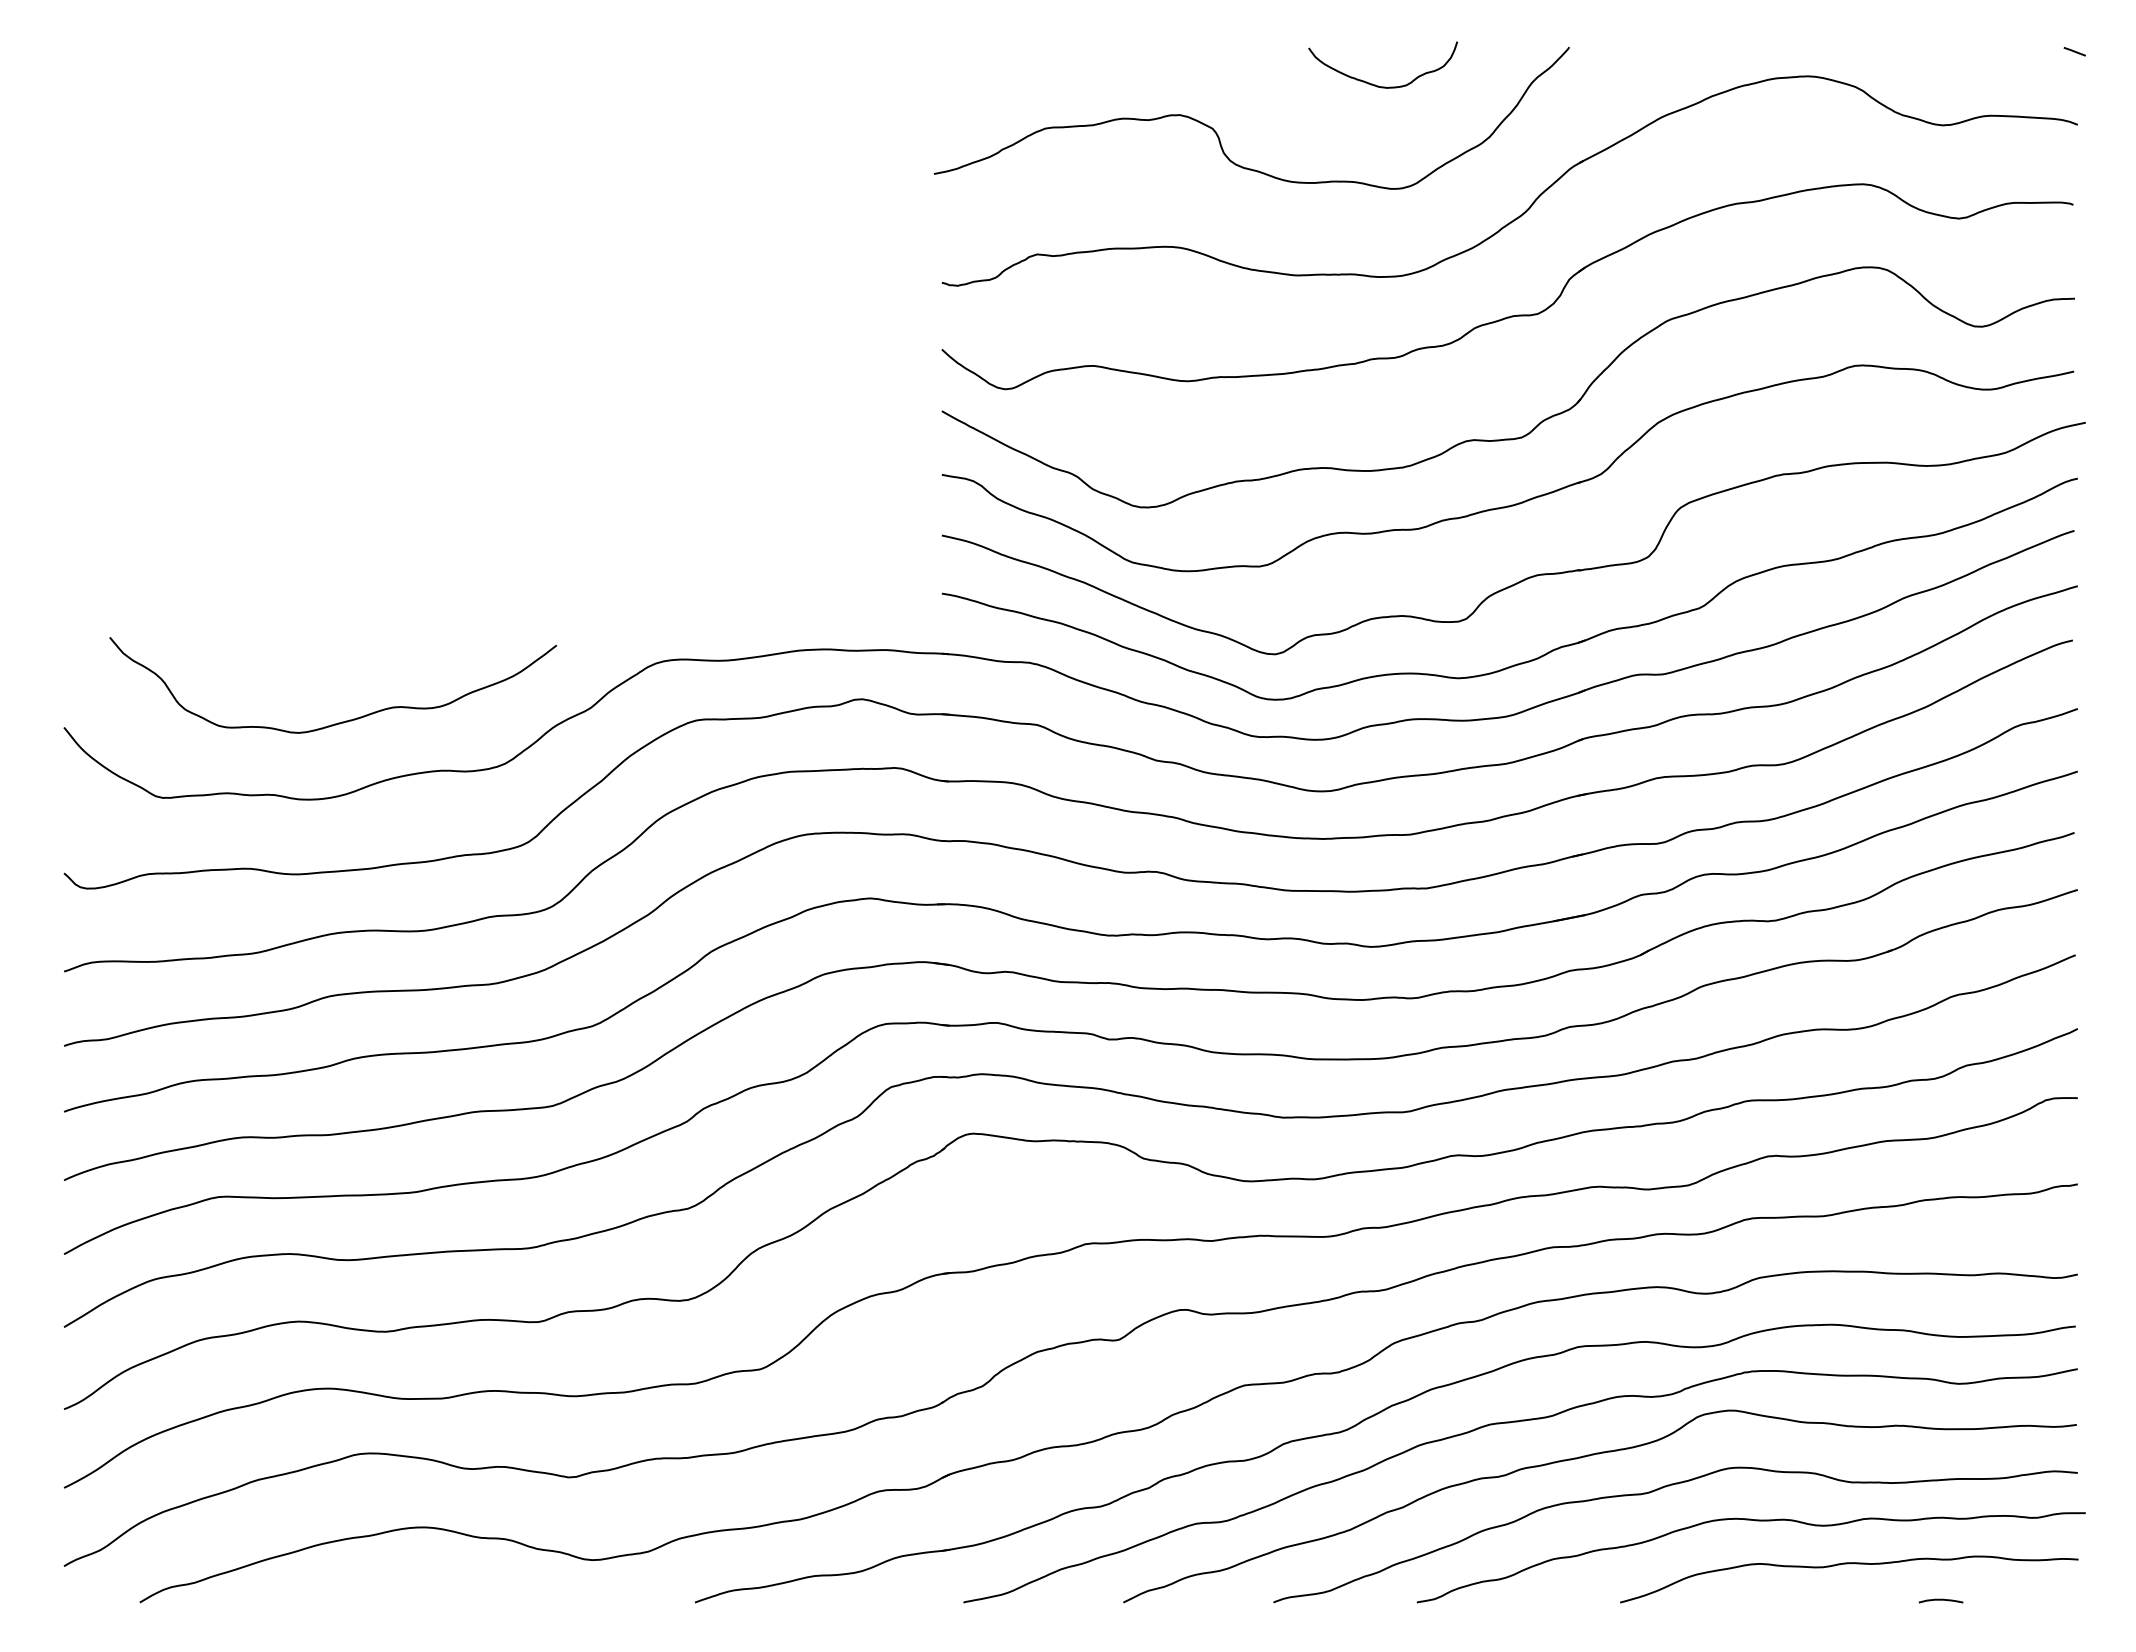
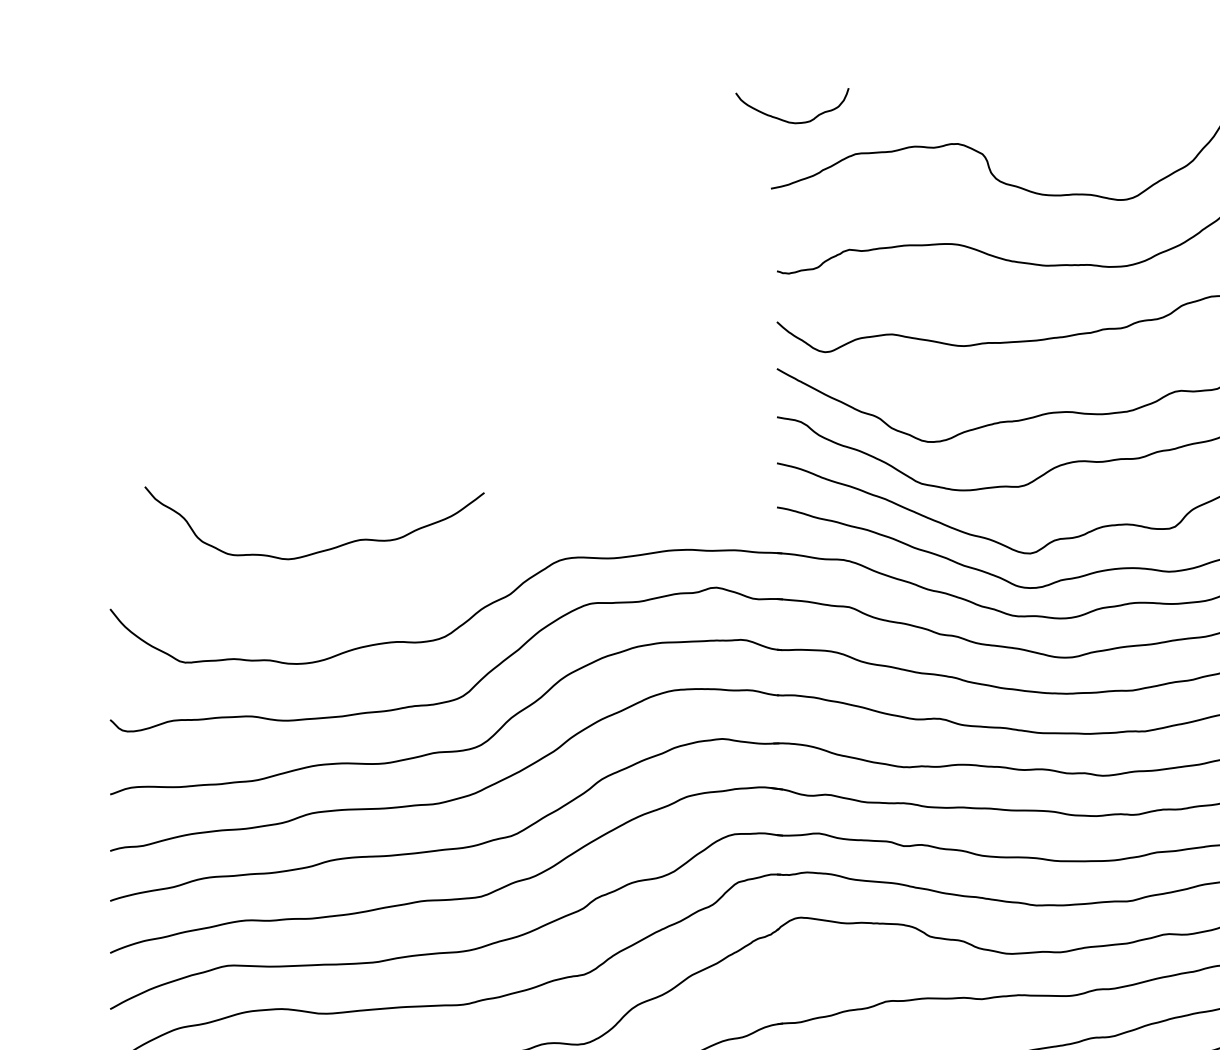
curve: (1375, 84) -> (786, 120), moved
curve: (345, 720) -> (323, 549), moved

